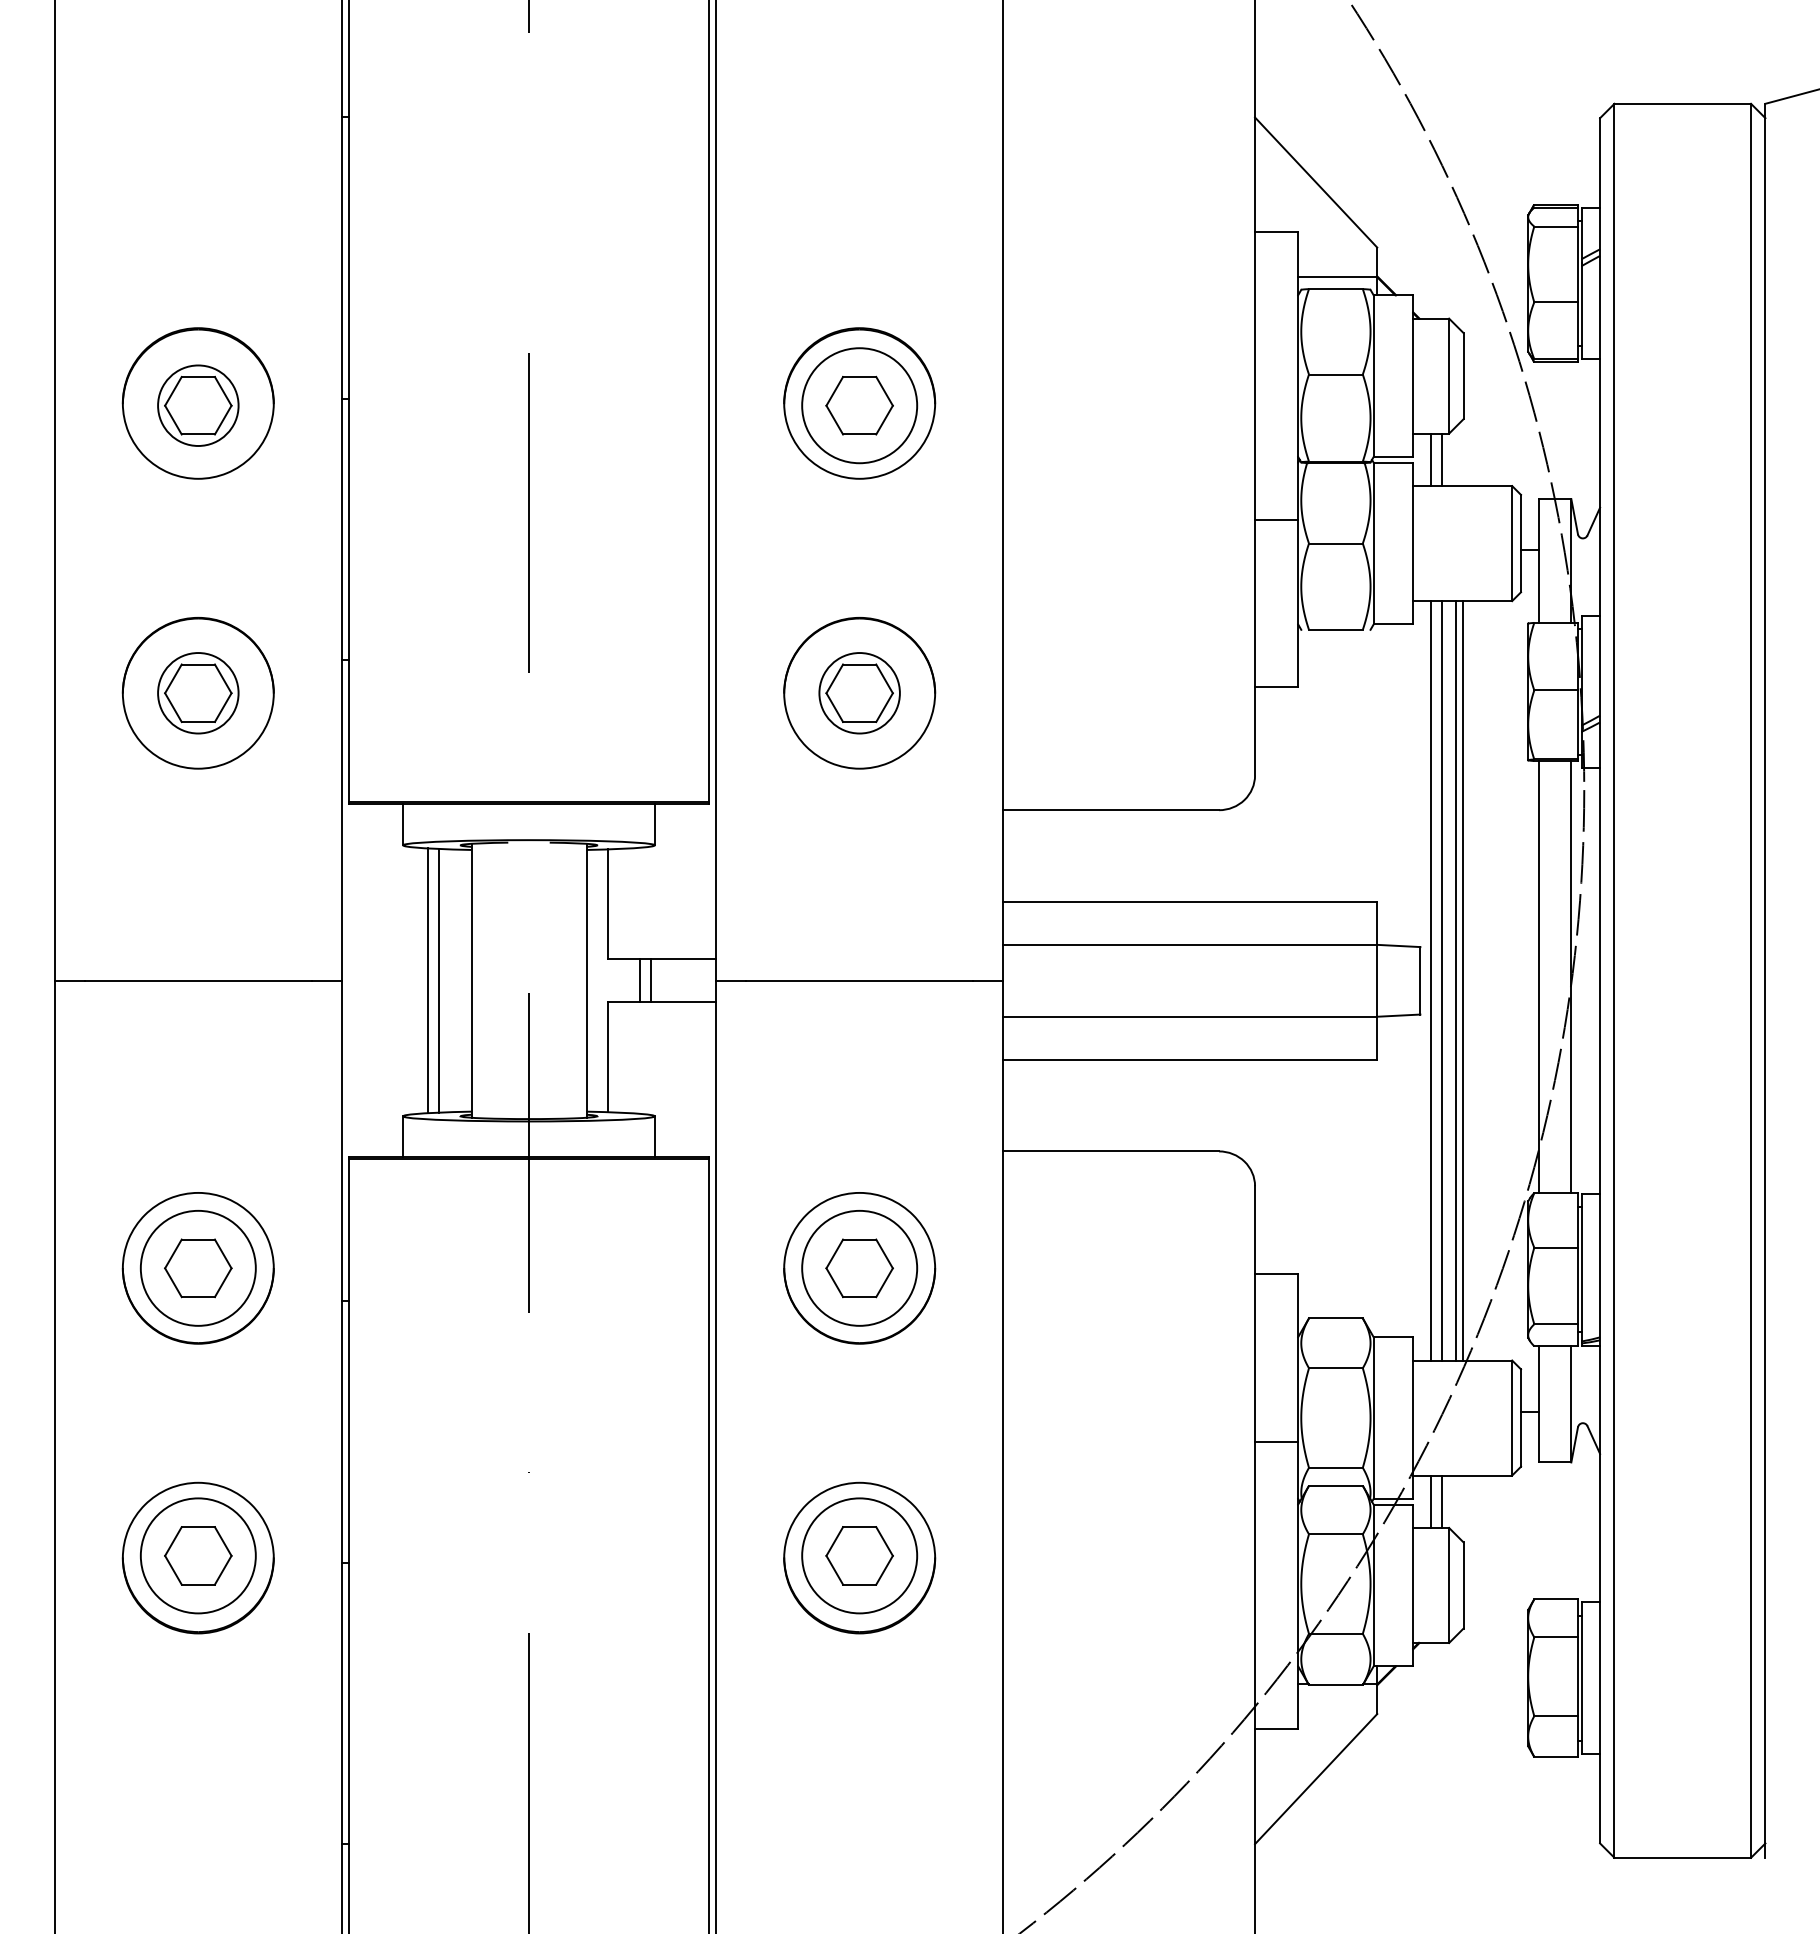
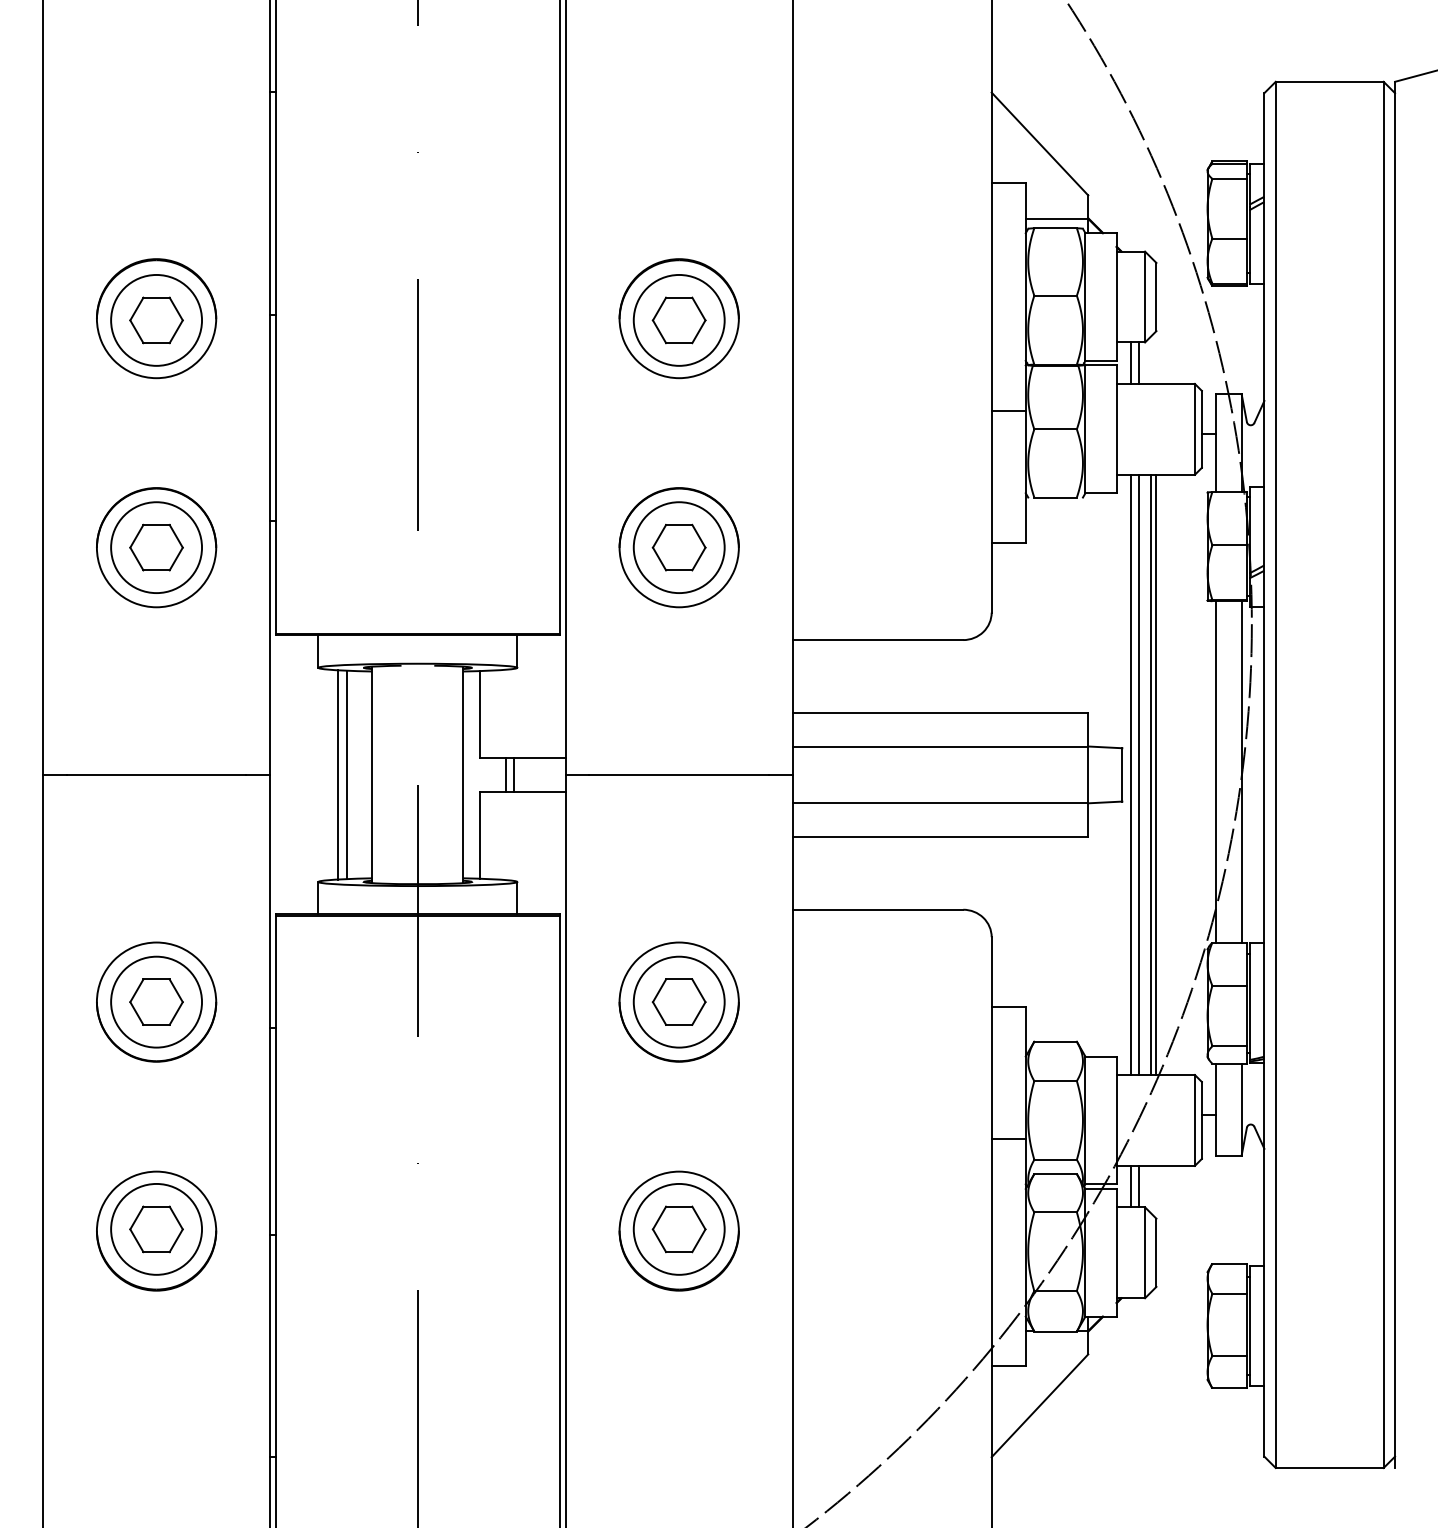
circle: (197, 405) -> (155, 320), size x1.43
circle: (197, 692) -> (155, 547), size x1.43
circle: (859, 692) -> (679, 547), size x1.43

